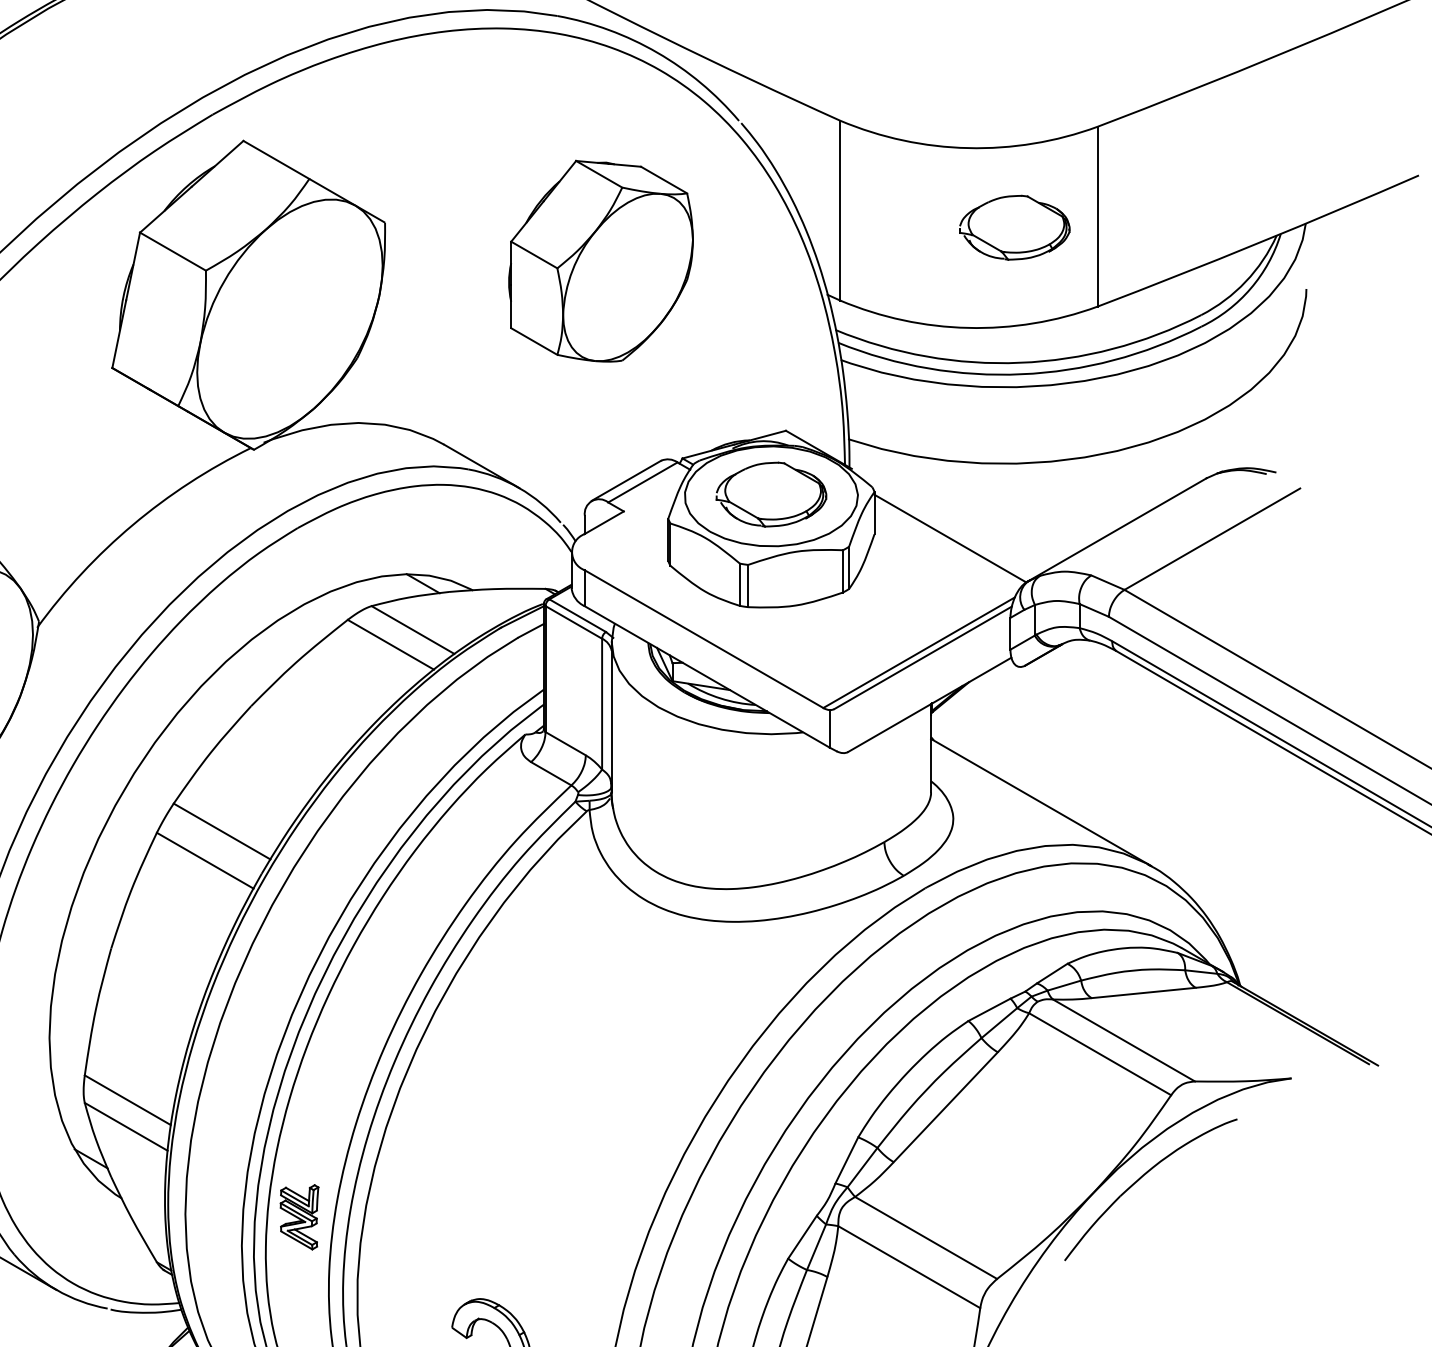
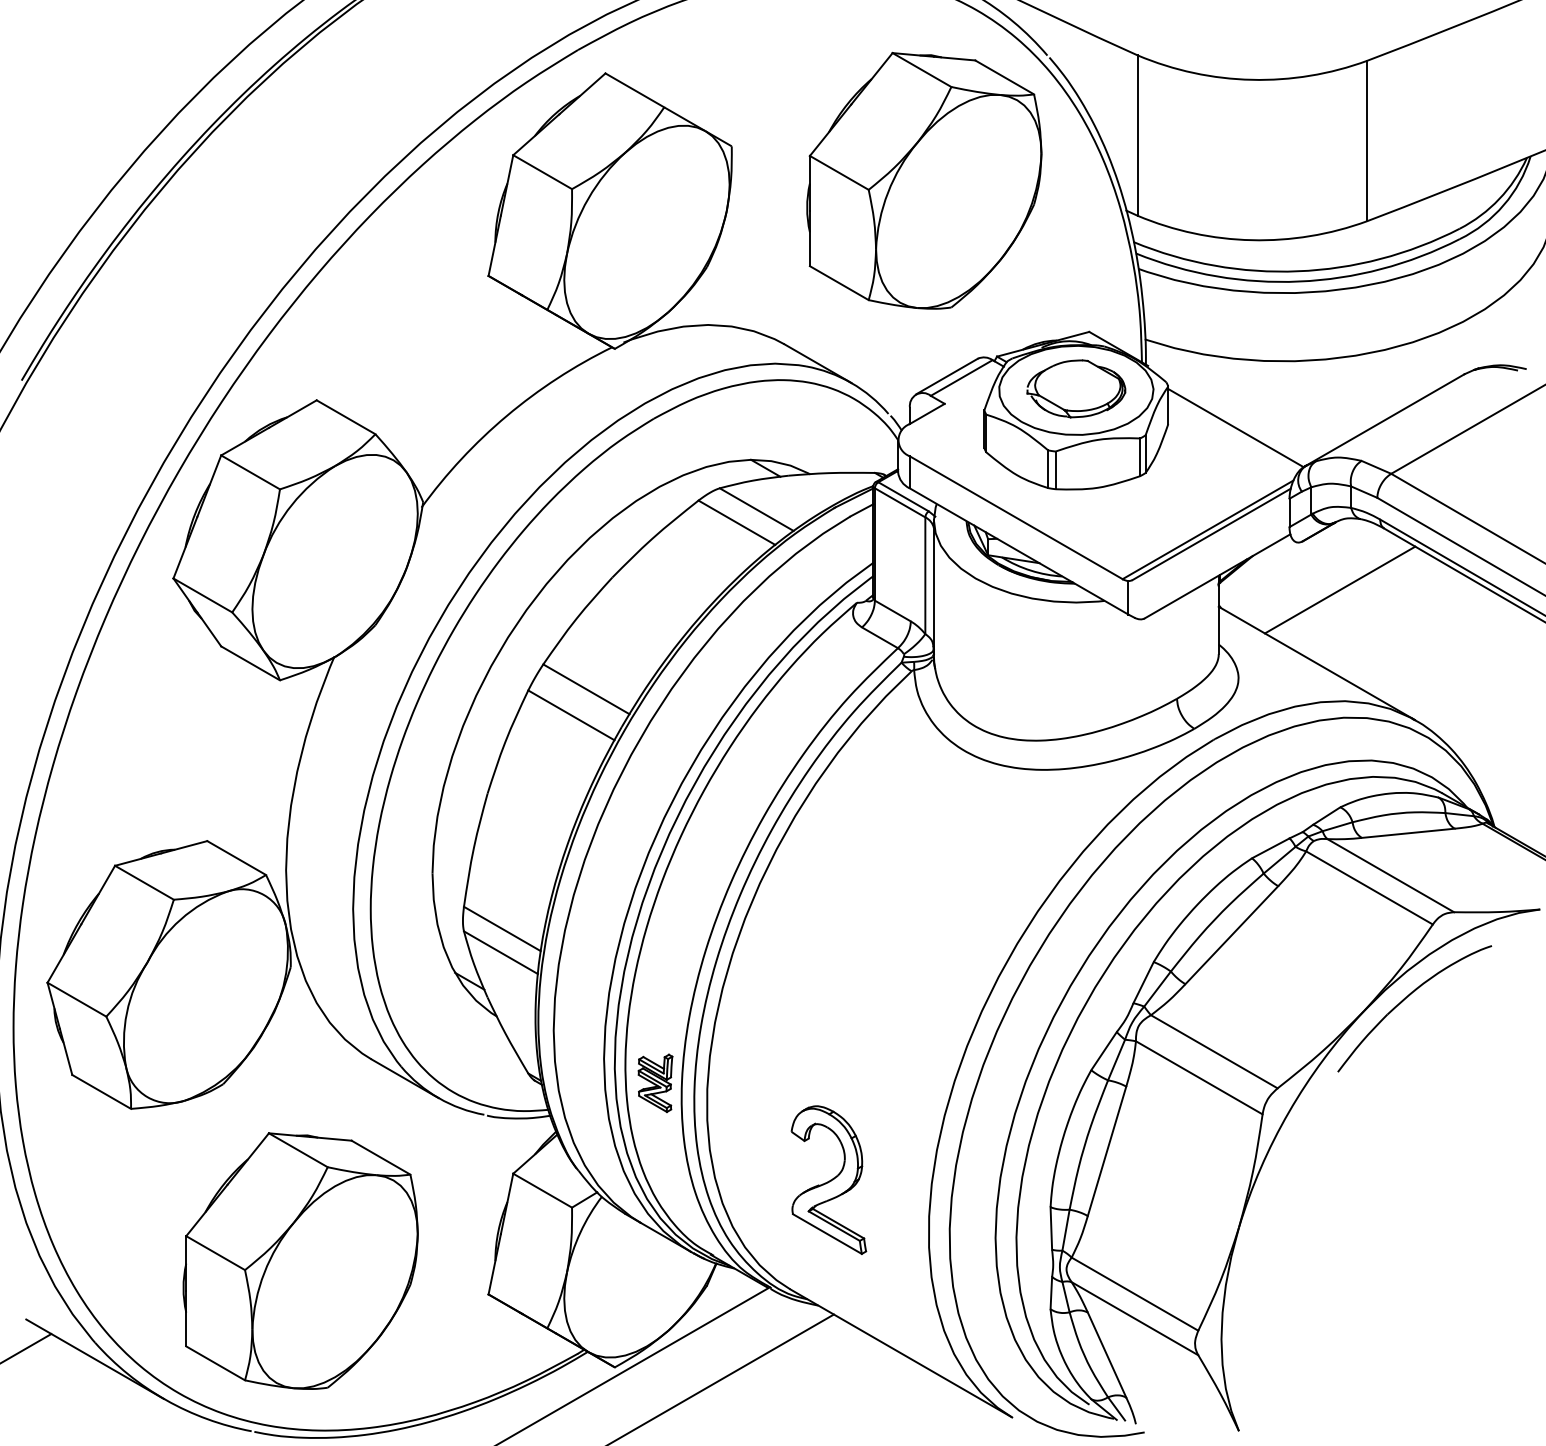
part: (1014, 227) -> (1293, 150), removed
part: (601, 260) -> (924, 180), size x1.43
line: (1066, 719) -> (1339, 589), added
part: (299, 1217) -> (655, 1083), moved

